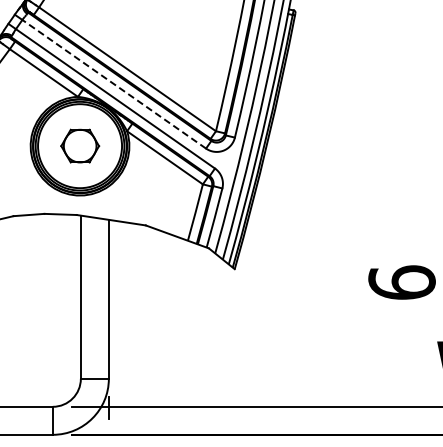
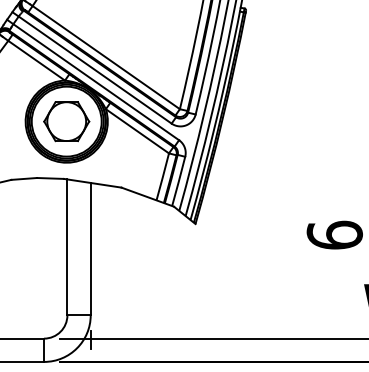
line: (113, 83) -> (94, 69), dashed -> solid
part: (80, 145) -> (67, 121), size x1.43

